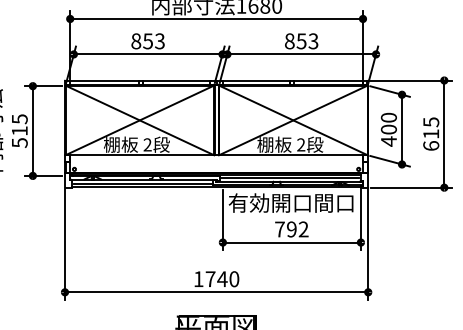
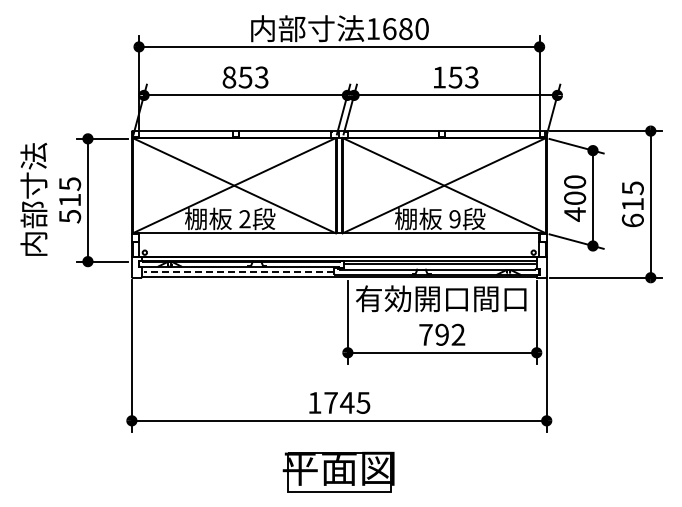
text: (289, 41) -> (439, 77), 853 -> 153
text: (300, 145) -> (454, 219), 2 -> 9
line: (142, 183) -> (238, 272), solid -> dashed
text: (234, 278) -> (363, 402), 1740 -> 1745

